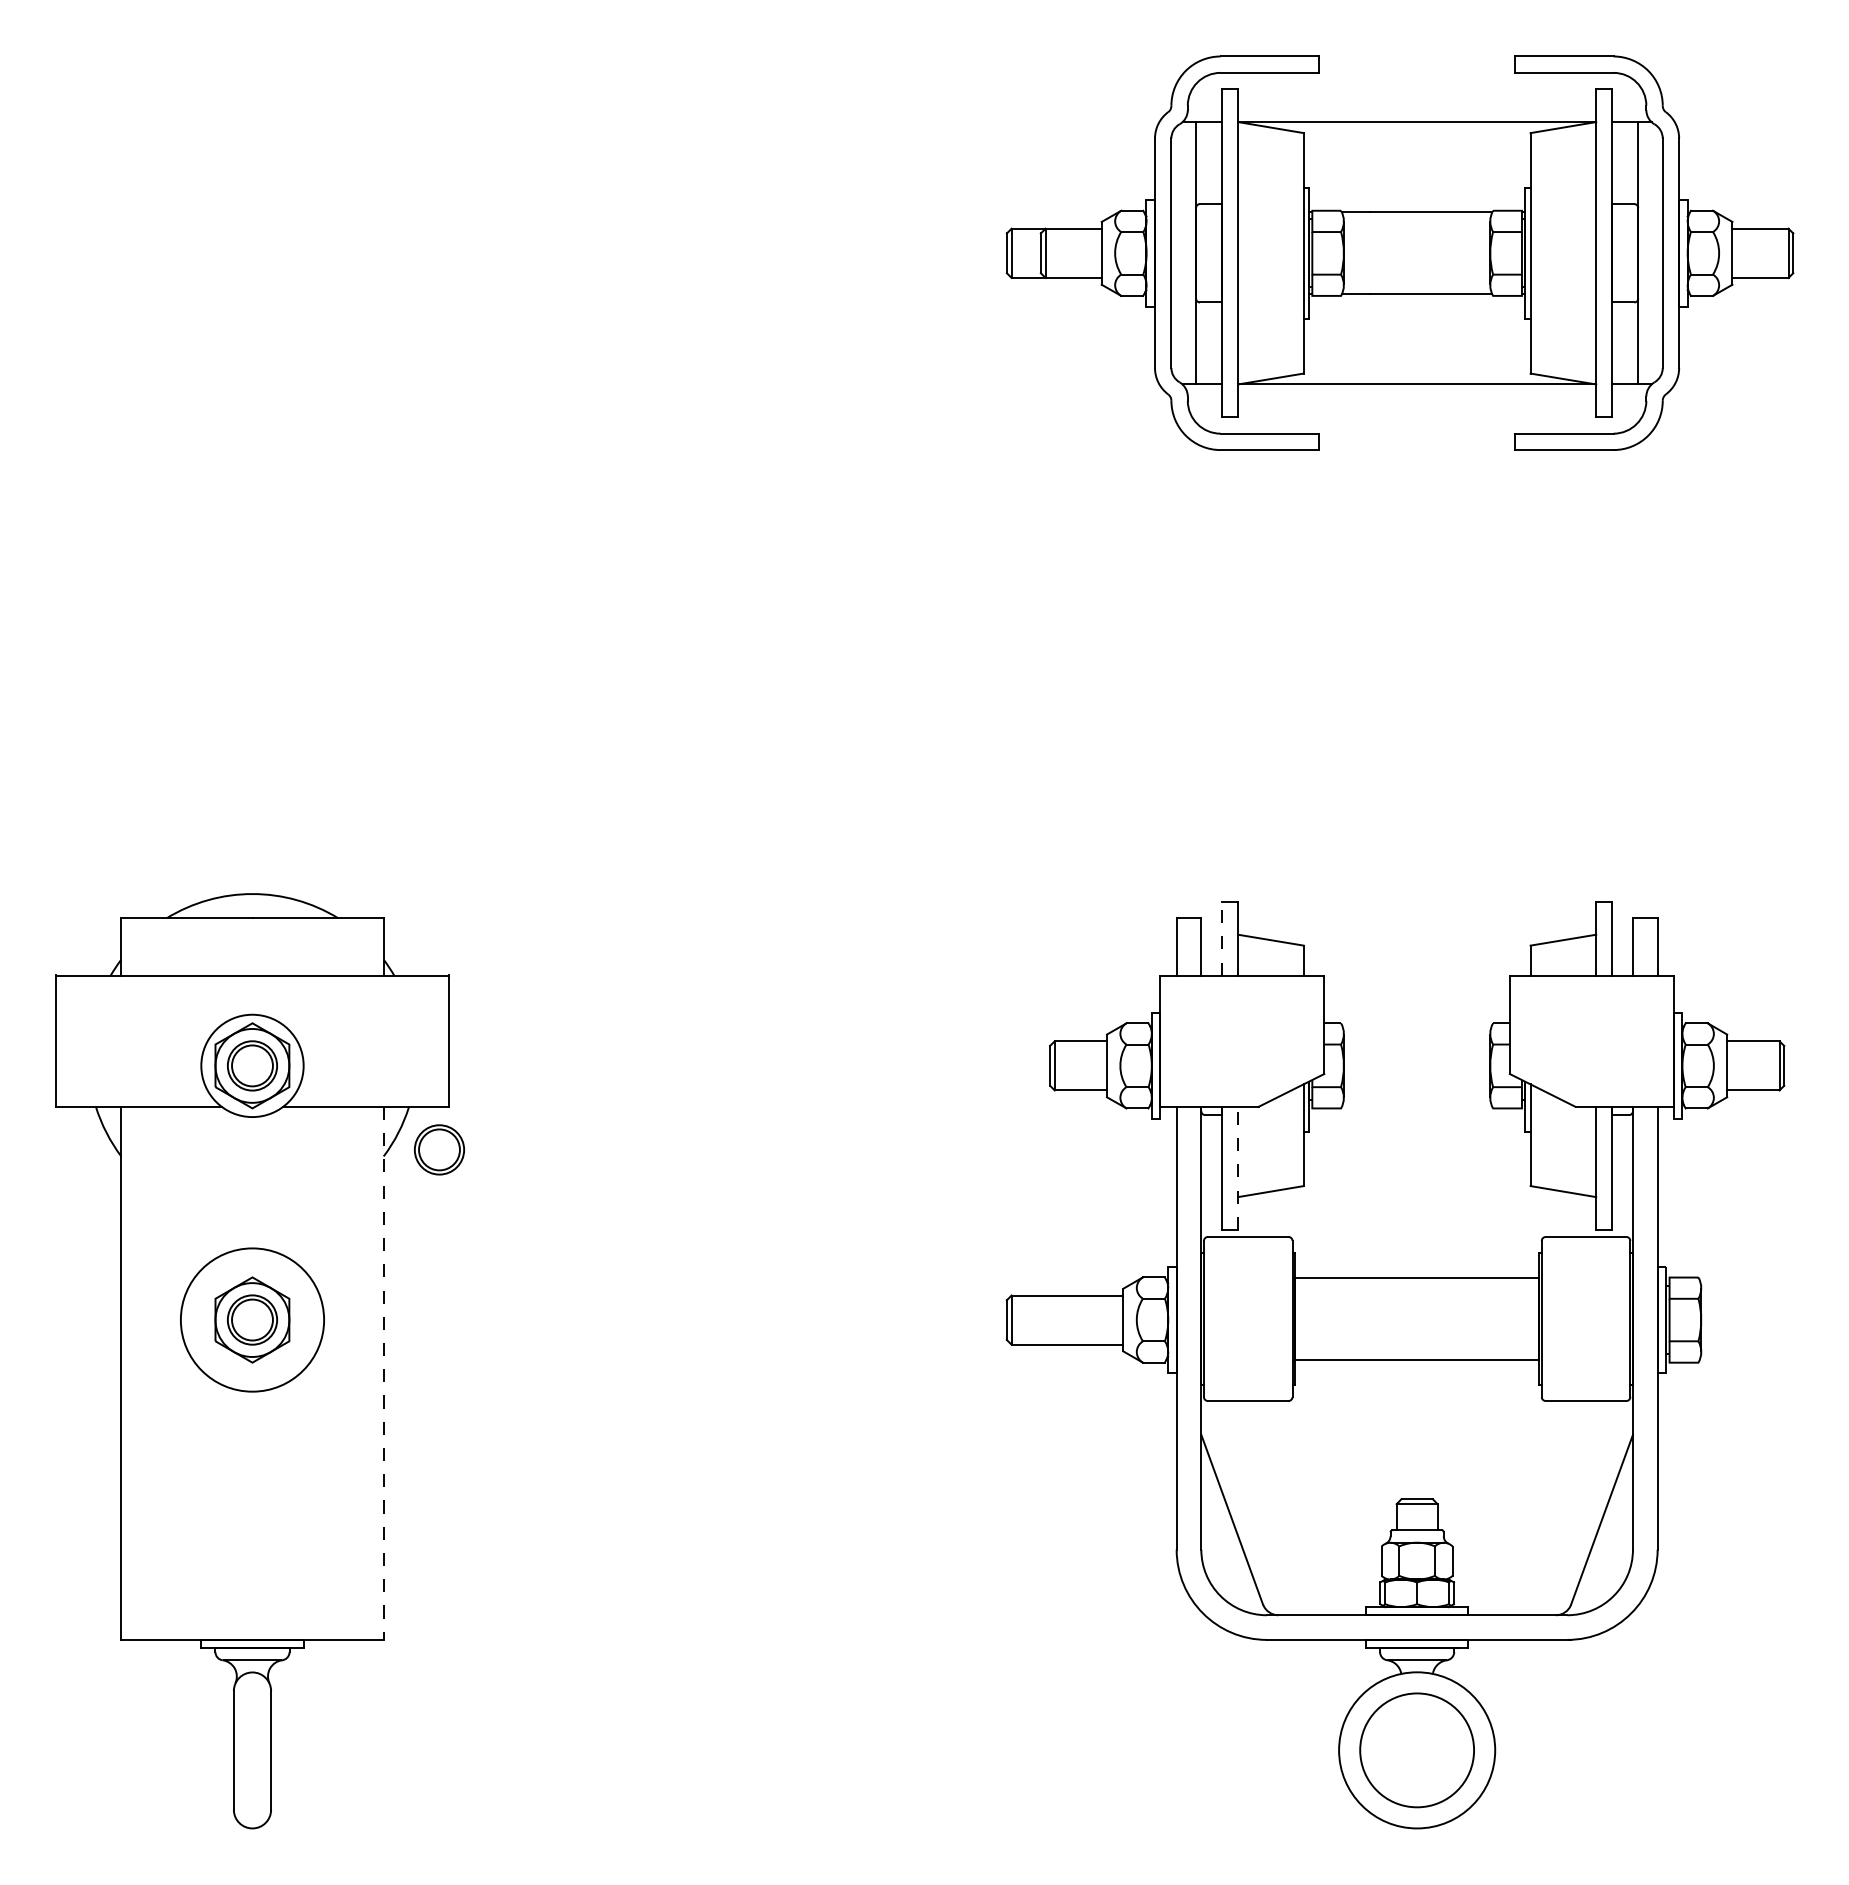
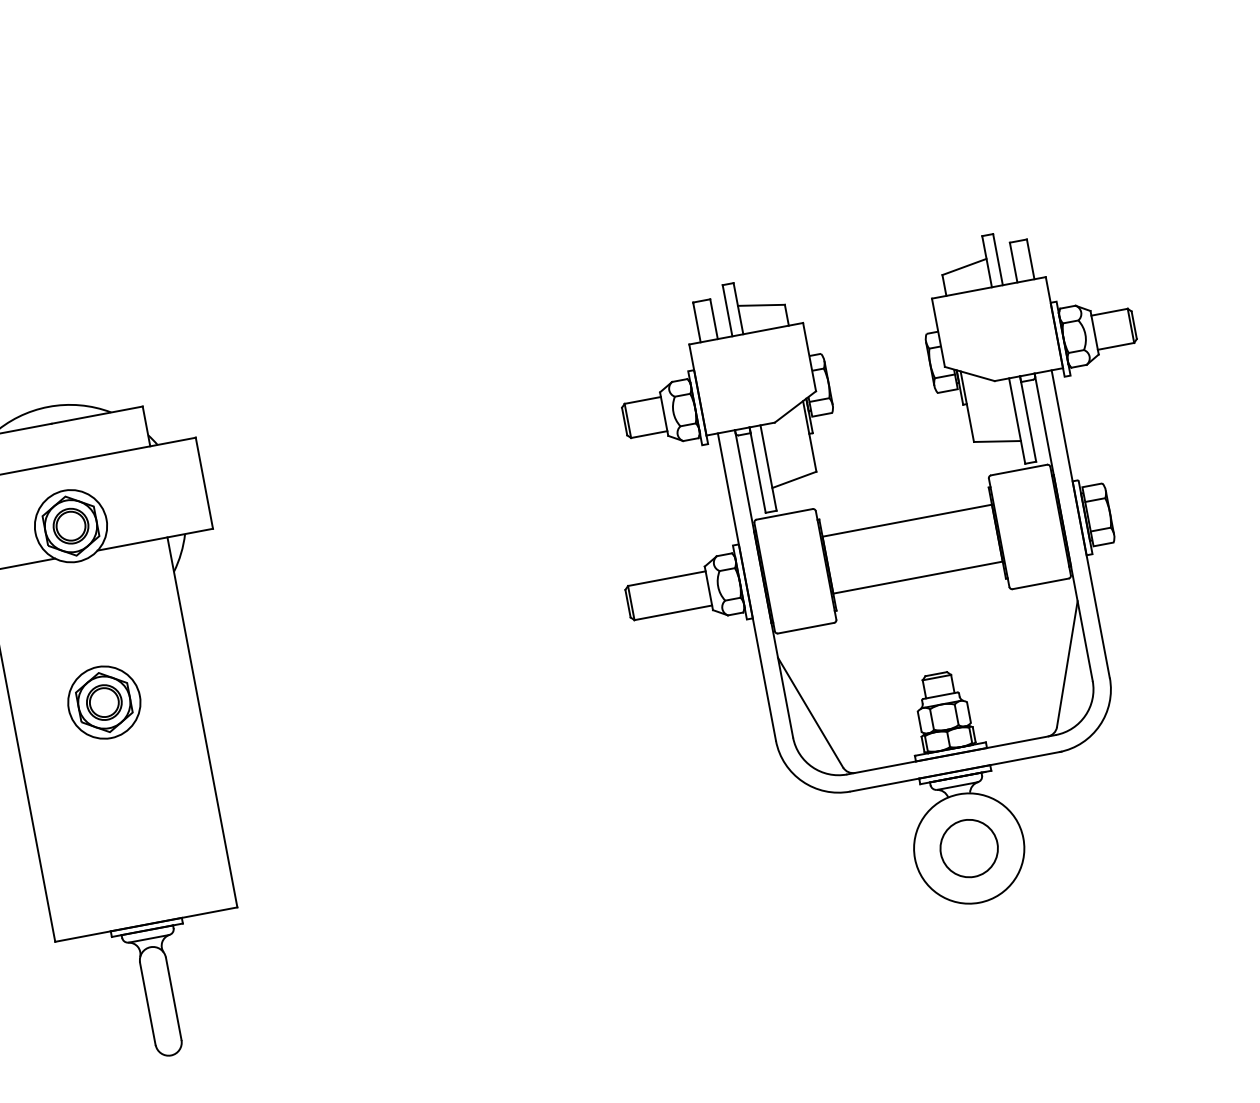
line: (1222, 938) -> (727, 310), dashed -> solid
part: (439, 1149) -> (211, 559), removed
line: (1238, 1168) -> (768, 468), dashed -> solid
circle: (252, 1319) -> (104, 702), size x0.71
line: (383, 1373) -> (202, 722), dashed -> solid
circle: (1416, 1750) -> (968, 848), size x0.71

